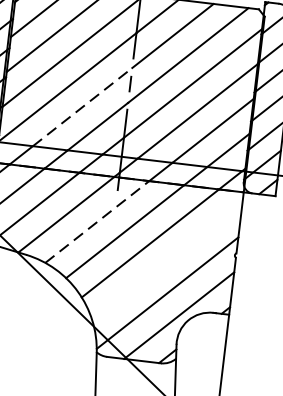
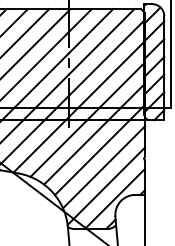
line: (83, 107) -> (42, 80), dashed -> solid
line: (98, 222) -> (59, 148), dashed -> solid
line: (166, 261) -> (103, 167), added

